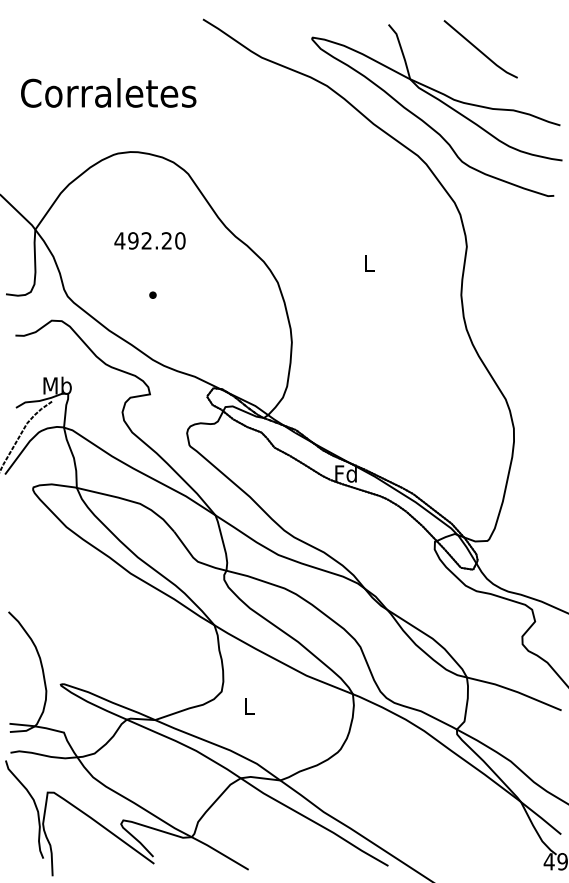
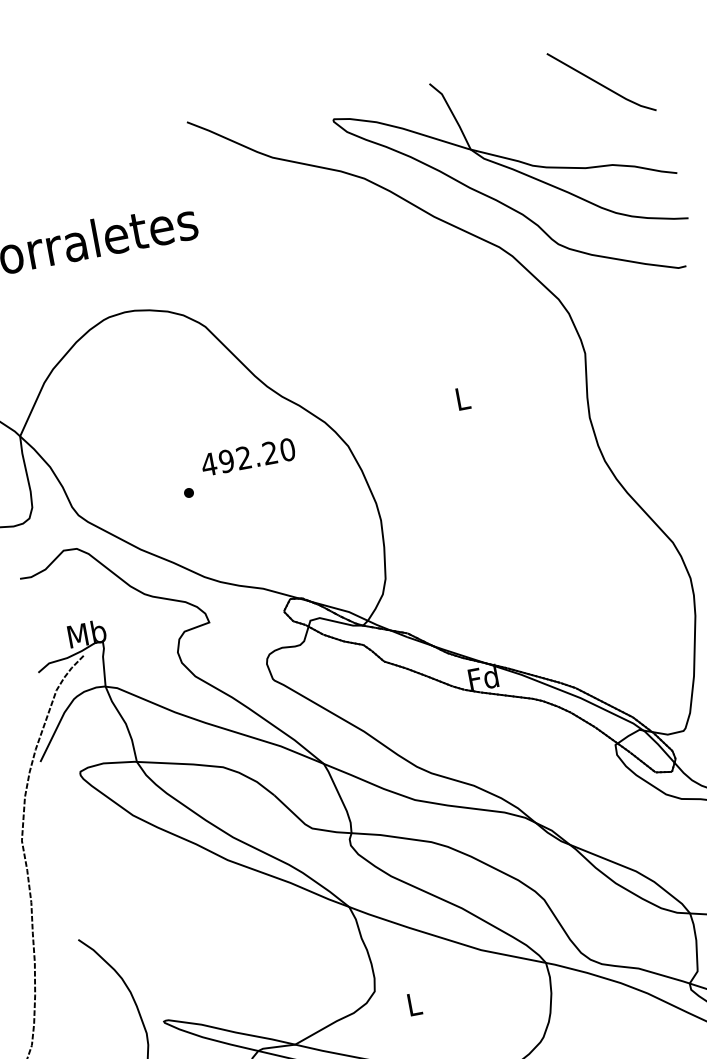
line: (479, 49) -> (599, 82), moved
text: (149, 240) -> (247, 456), moved

